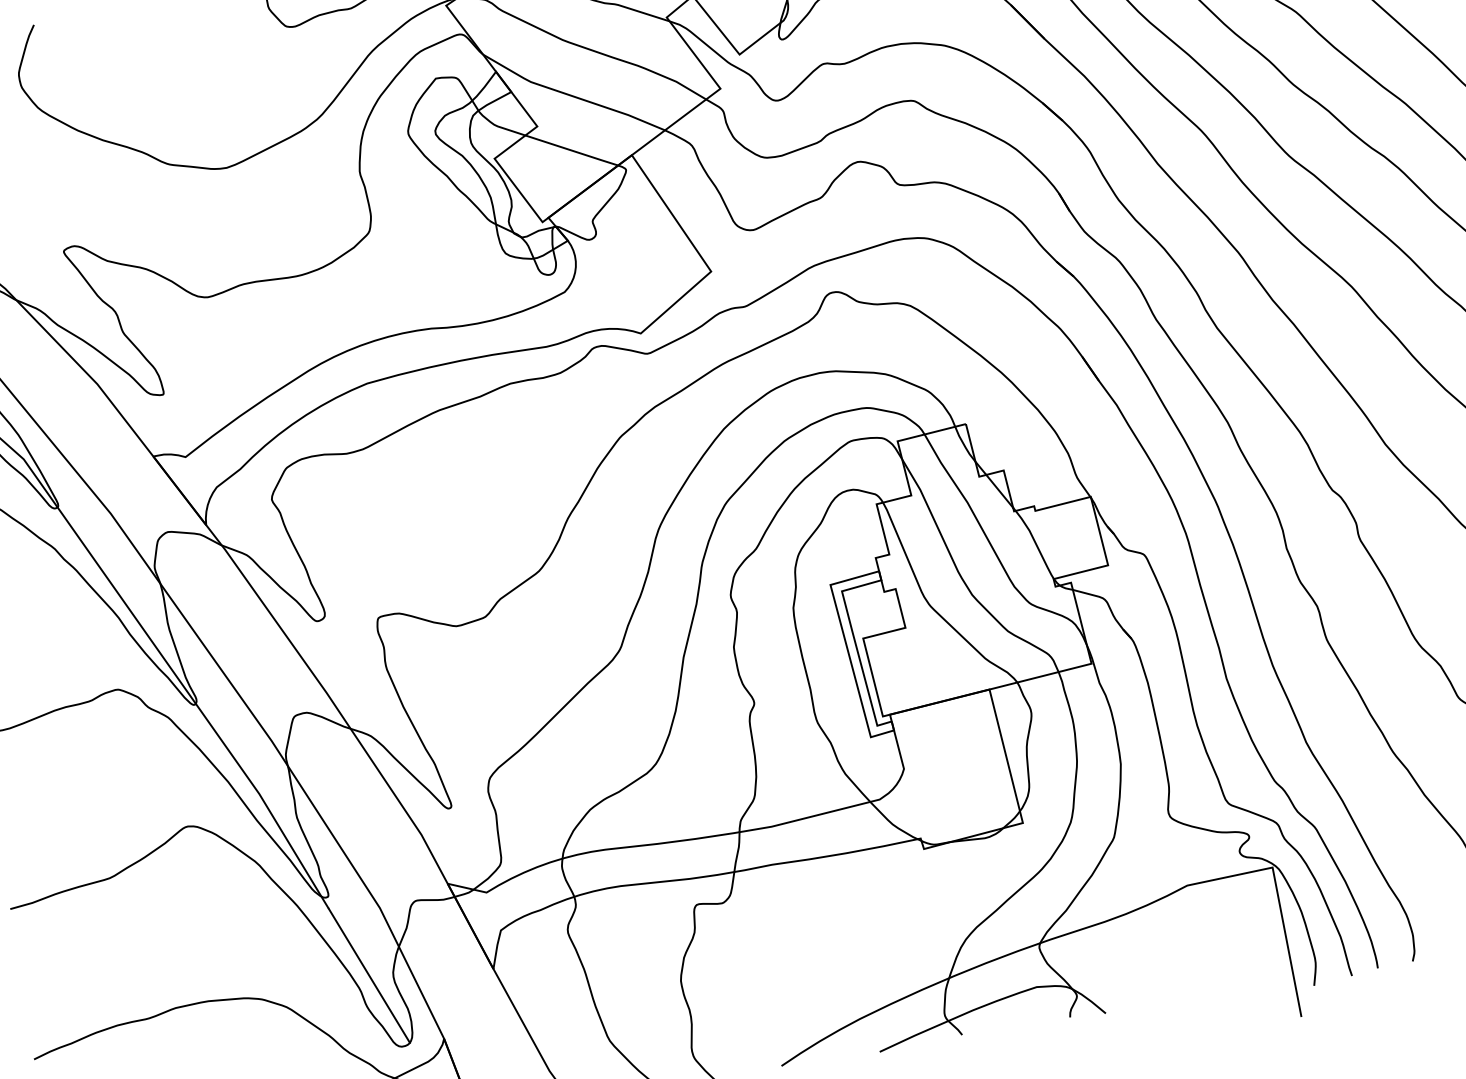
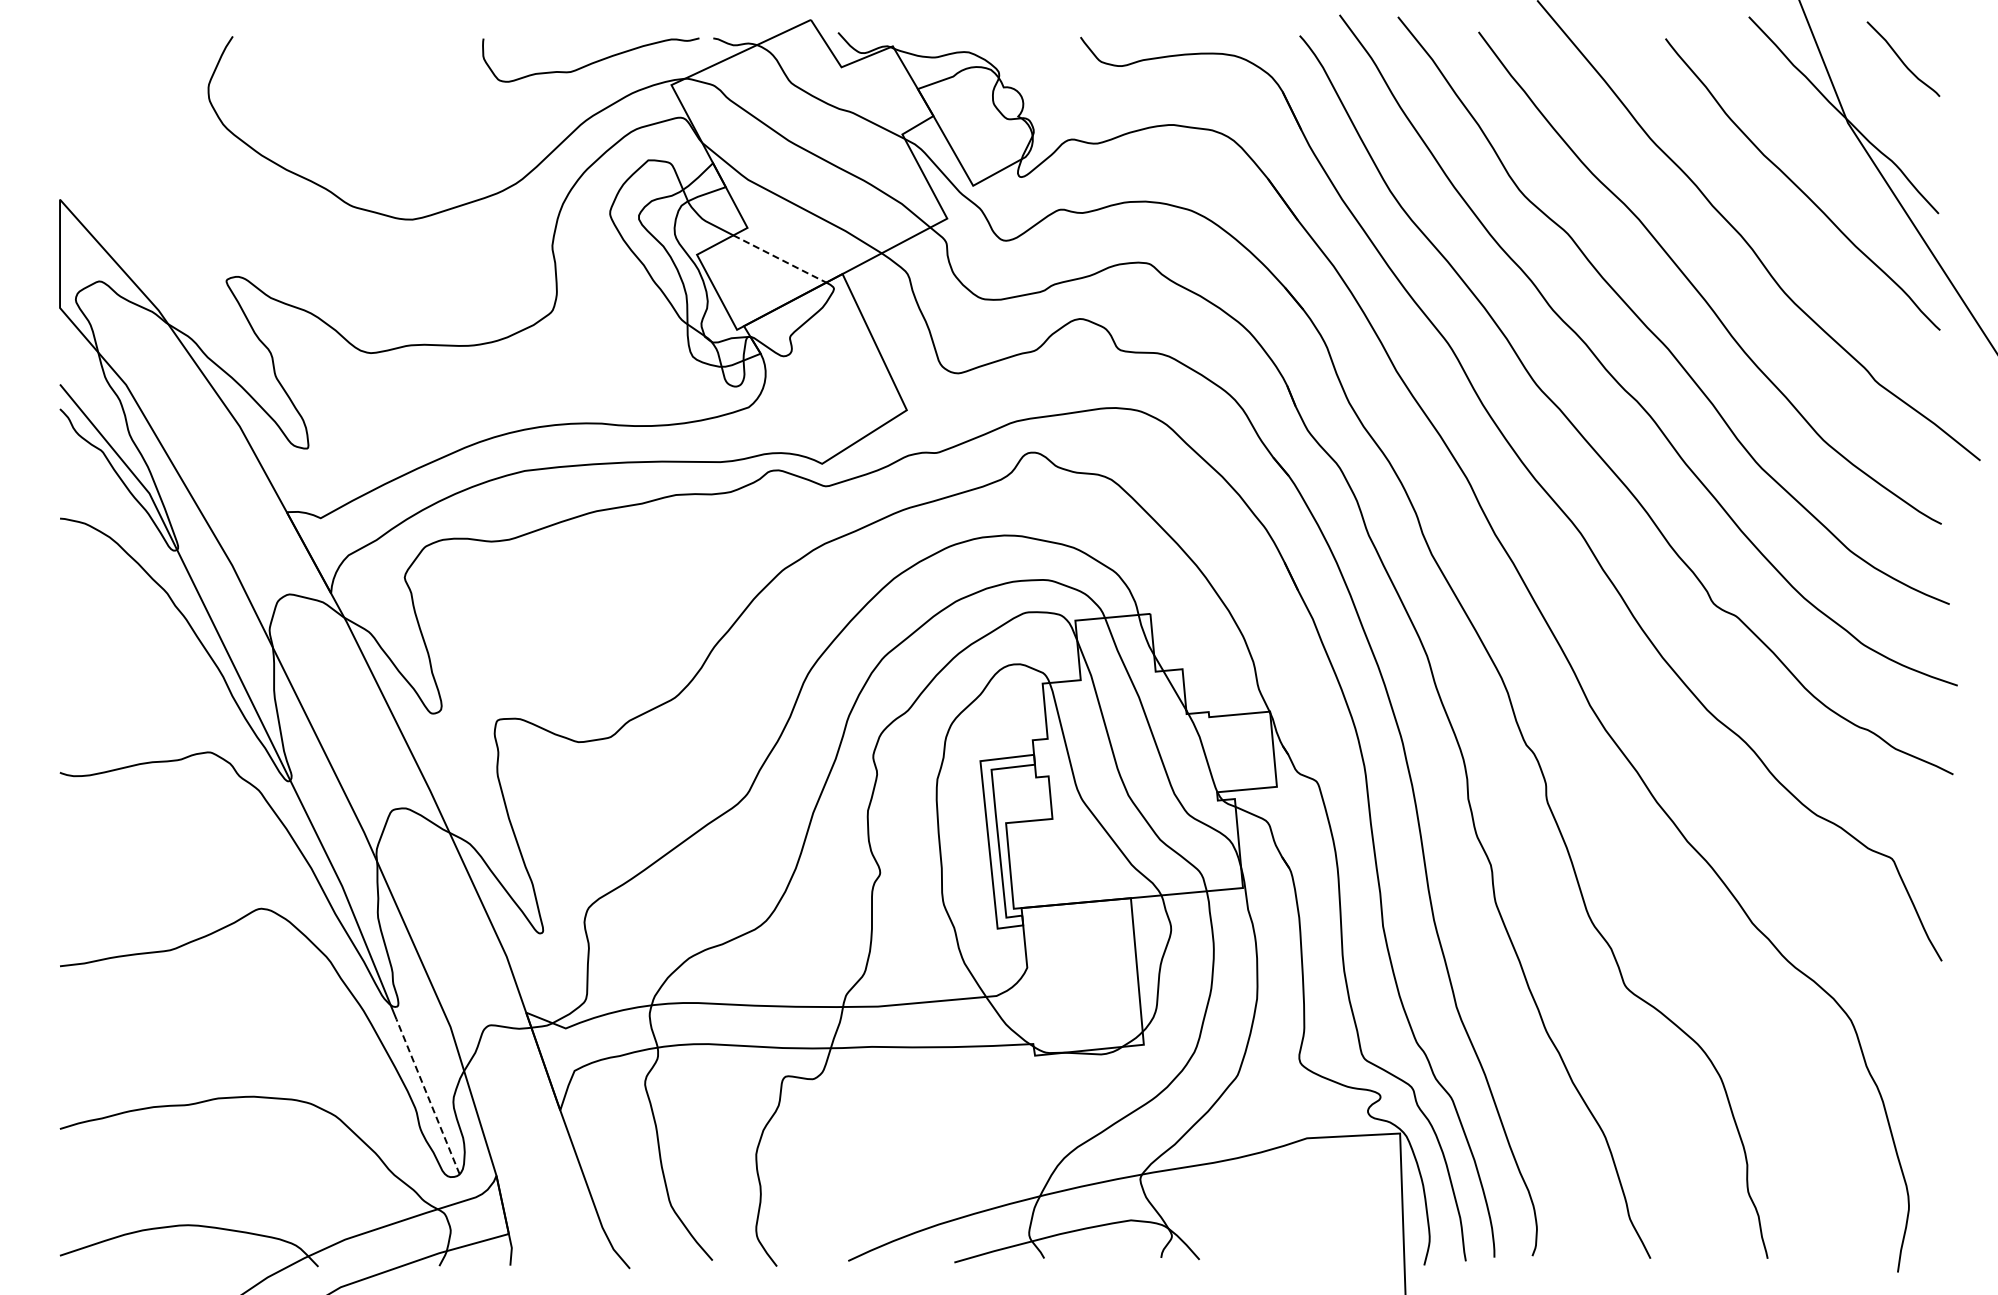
line: (572, 150) -> (780, 259), solid -> dashed
line: (369, 975) -> (428, 1096), solid -> dashed

